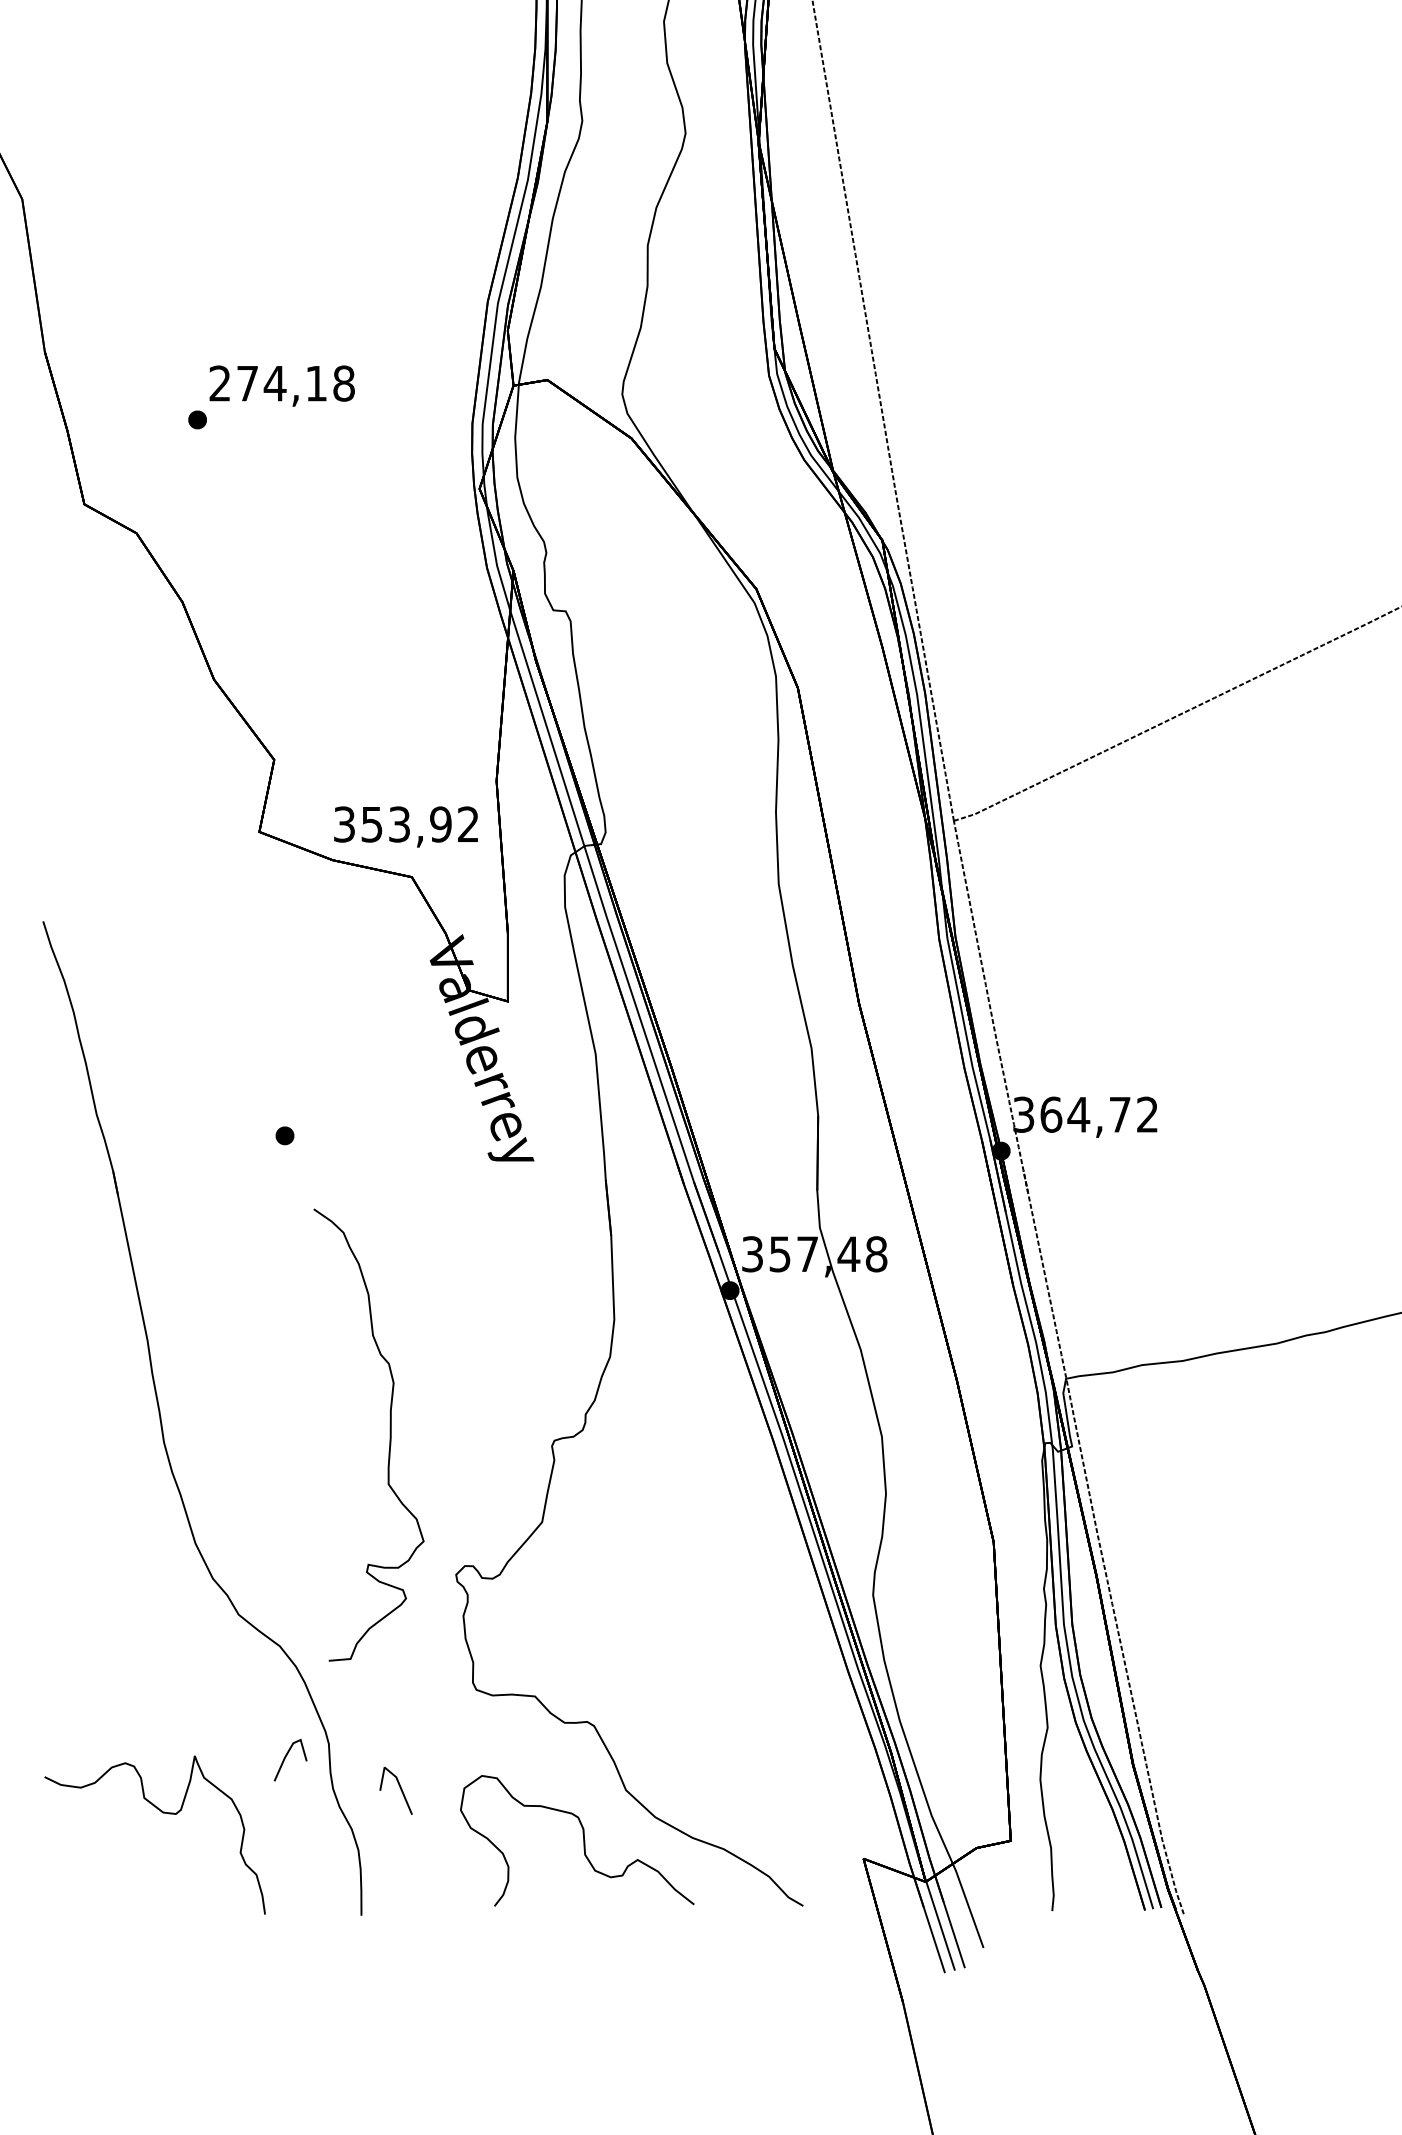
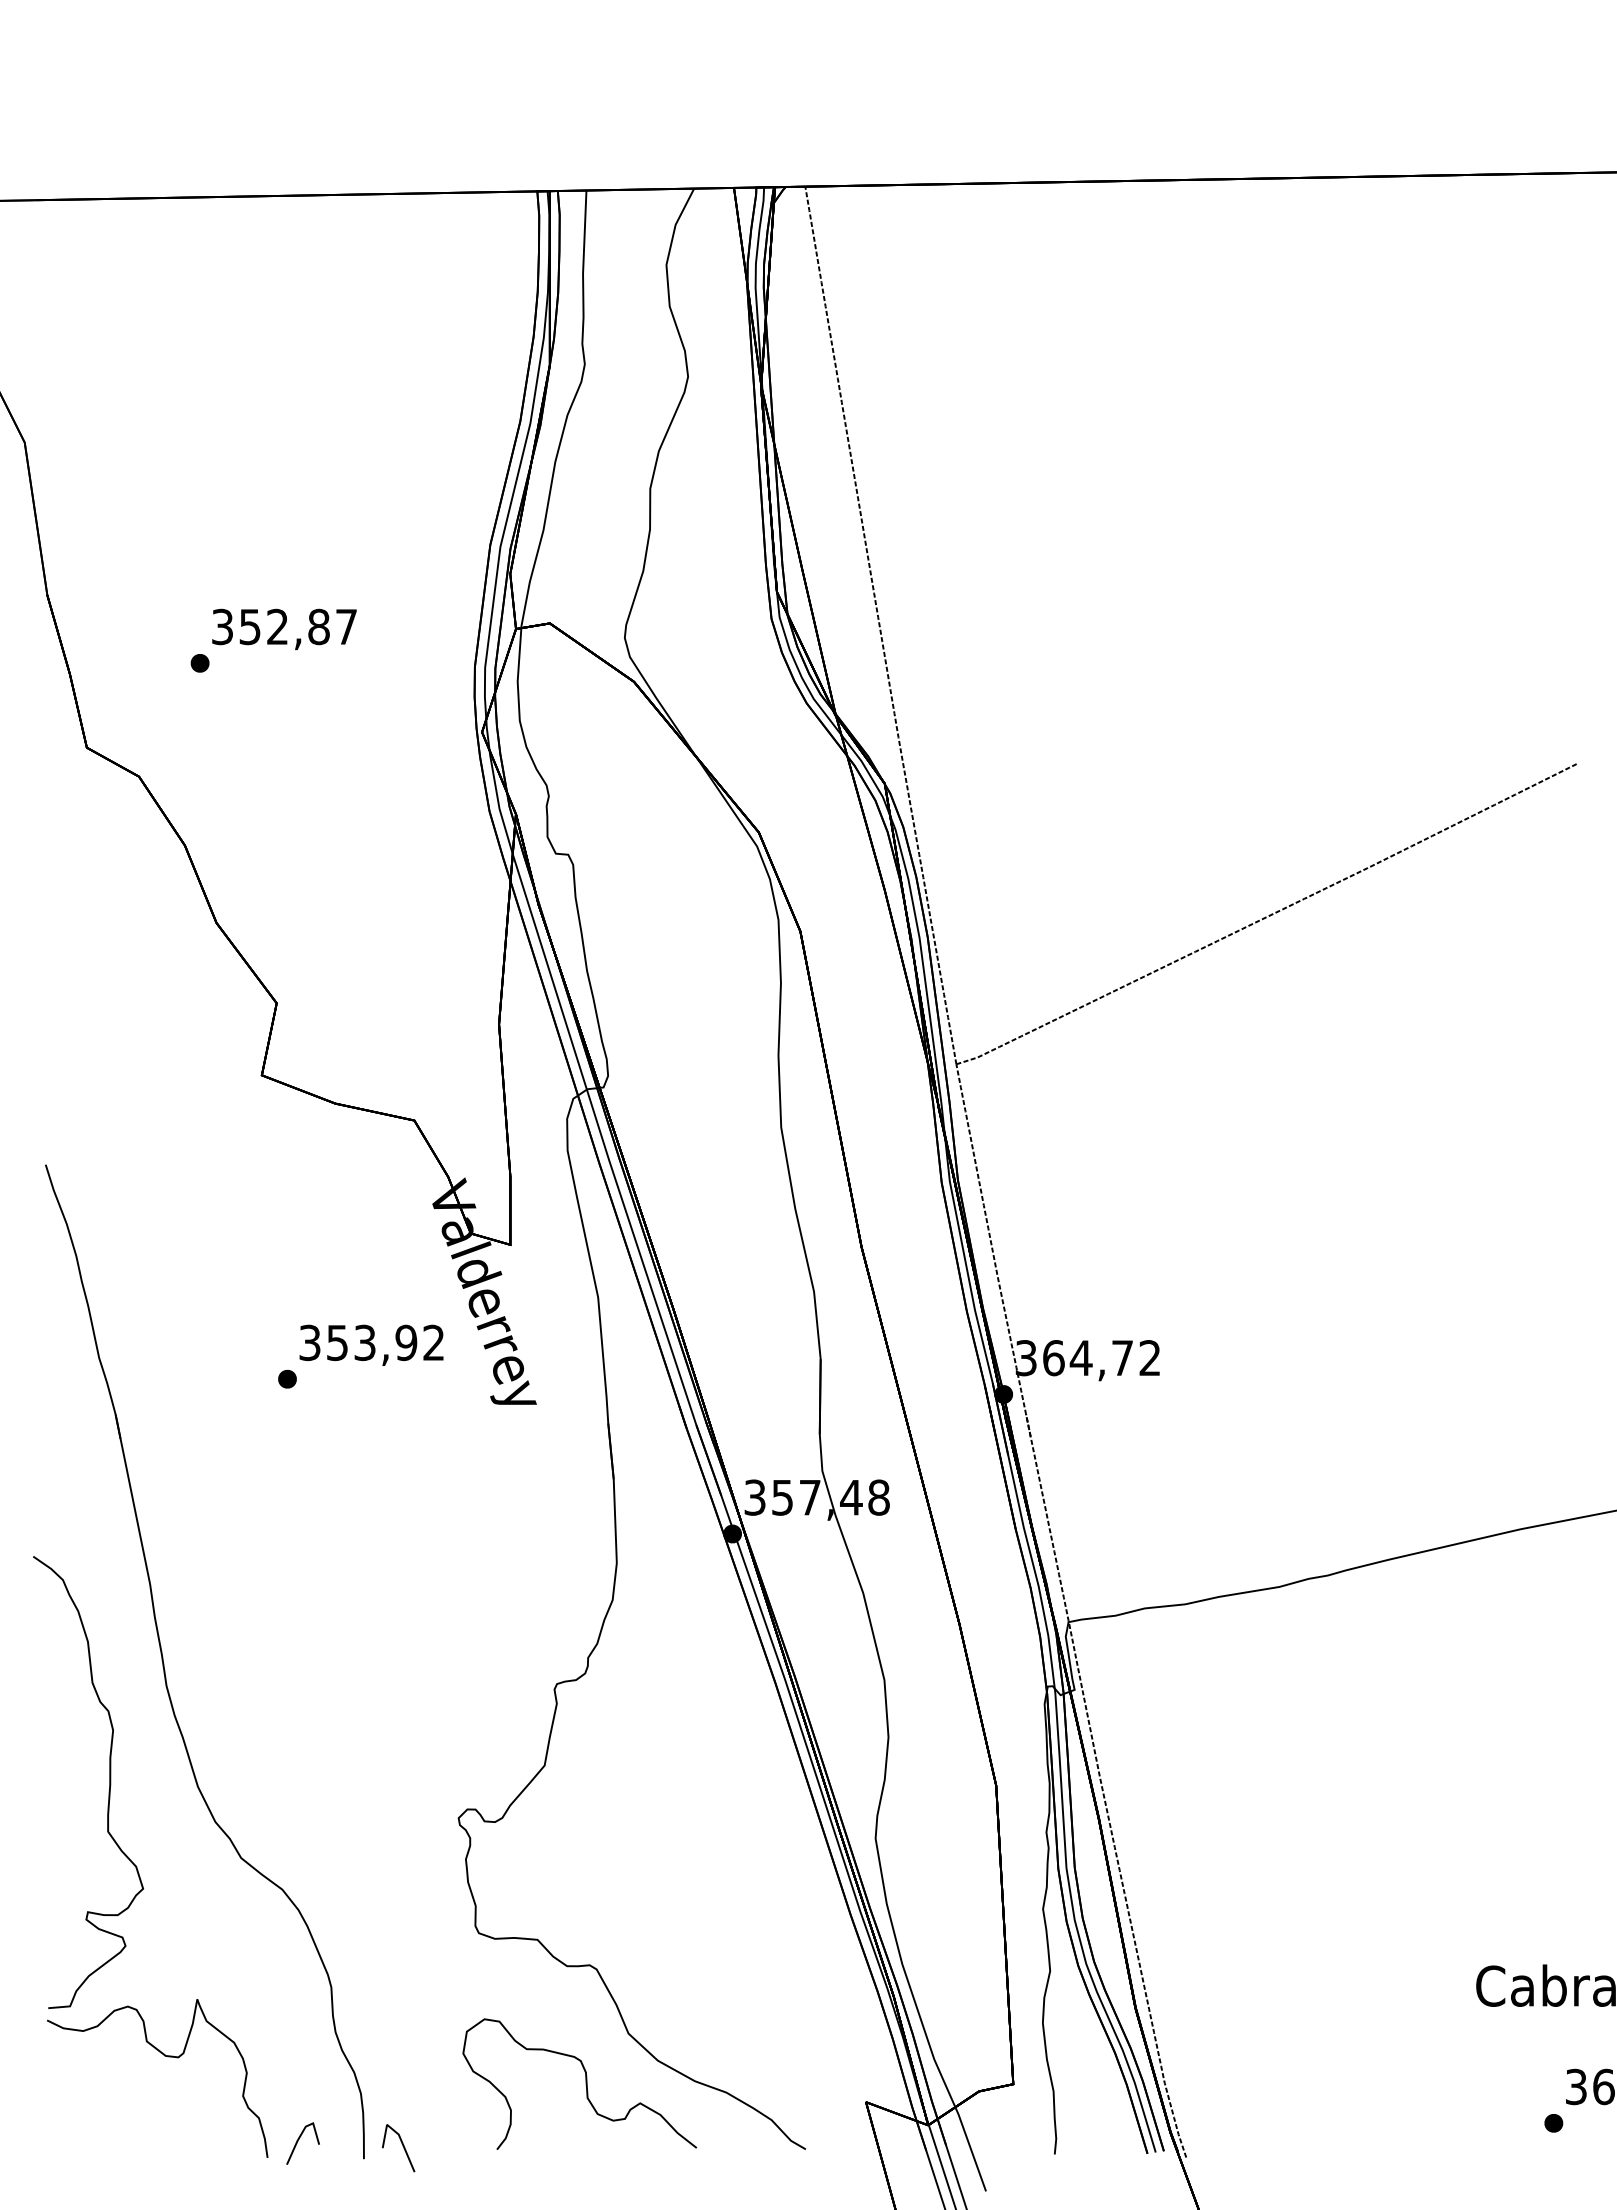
text: (282, 383) -> (284, 626), 274,18 -> 352,87
text: (406, 826) -> (371, 1344), moved
curve: (390, 1435) -> (109, 1782), moved
line: (286, 1758) -> (298, 2141), moved
line: (400, 1789) -> (402, 2146), moved

